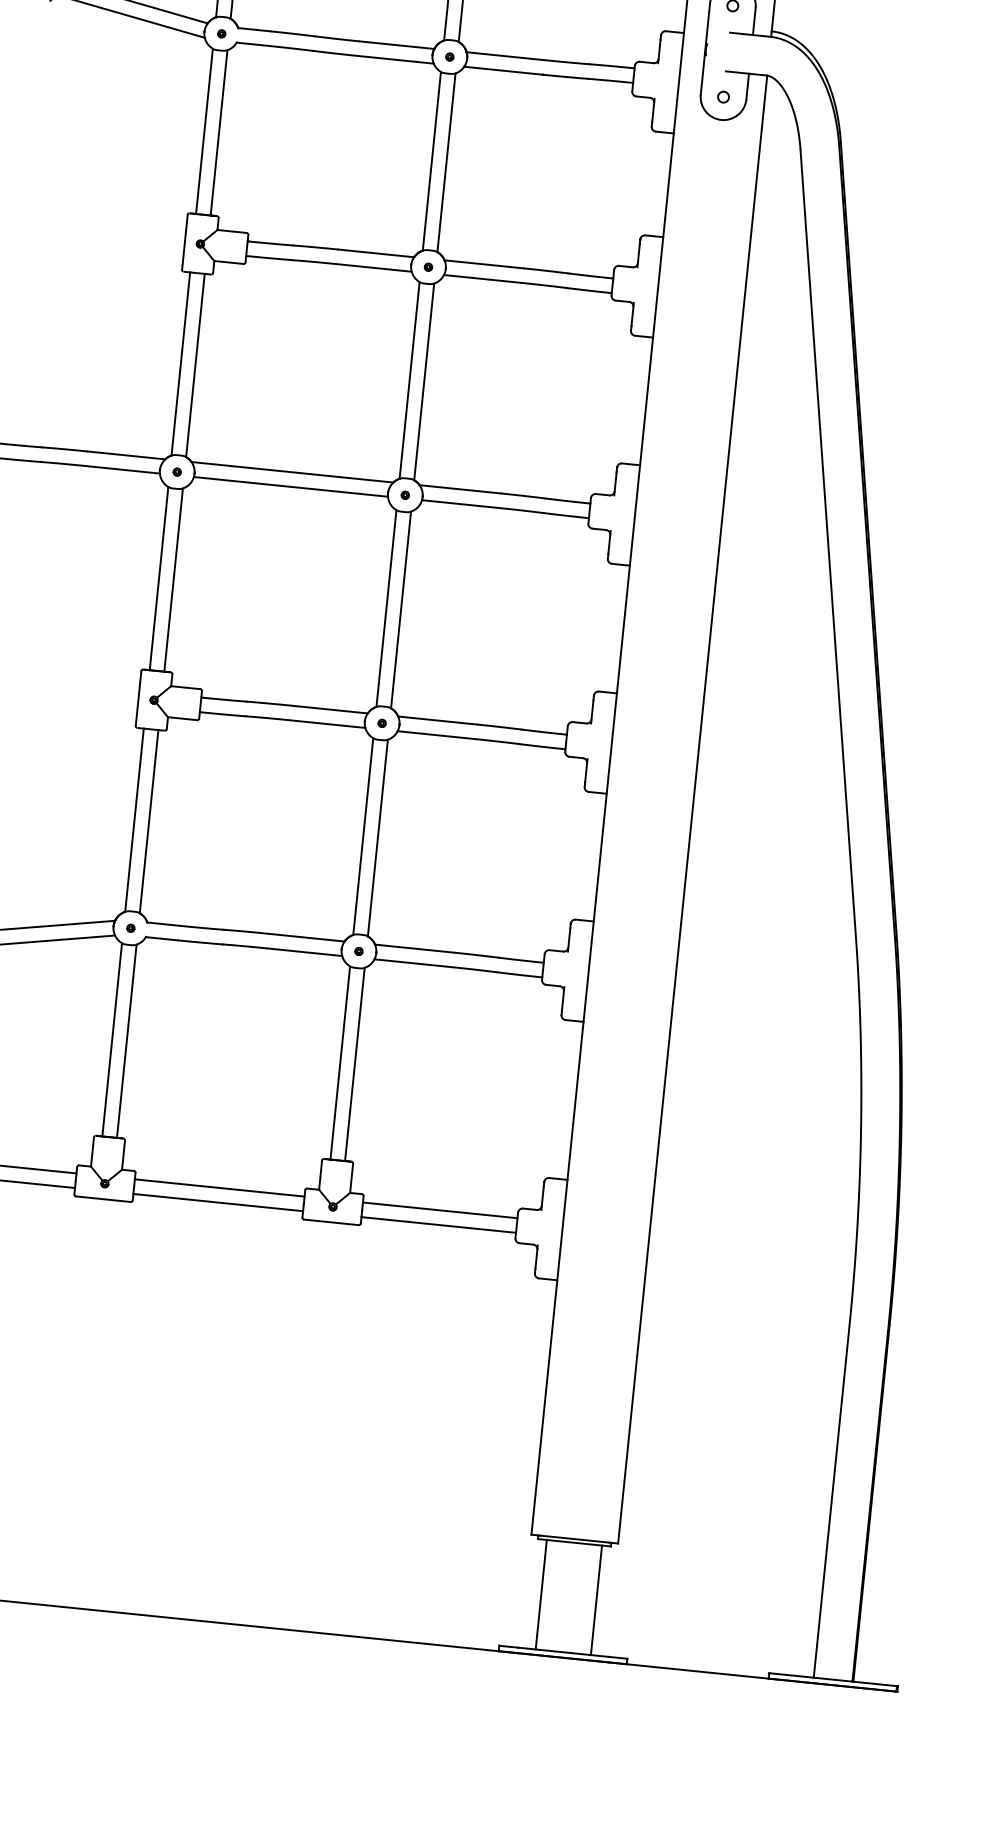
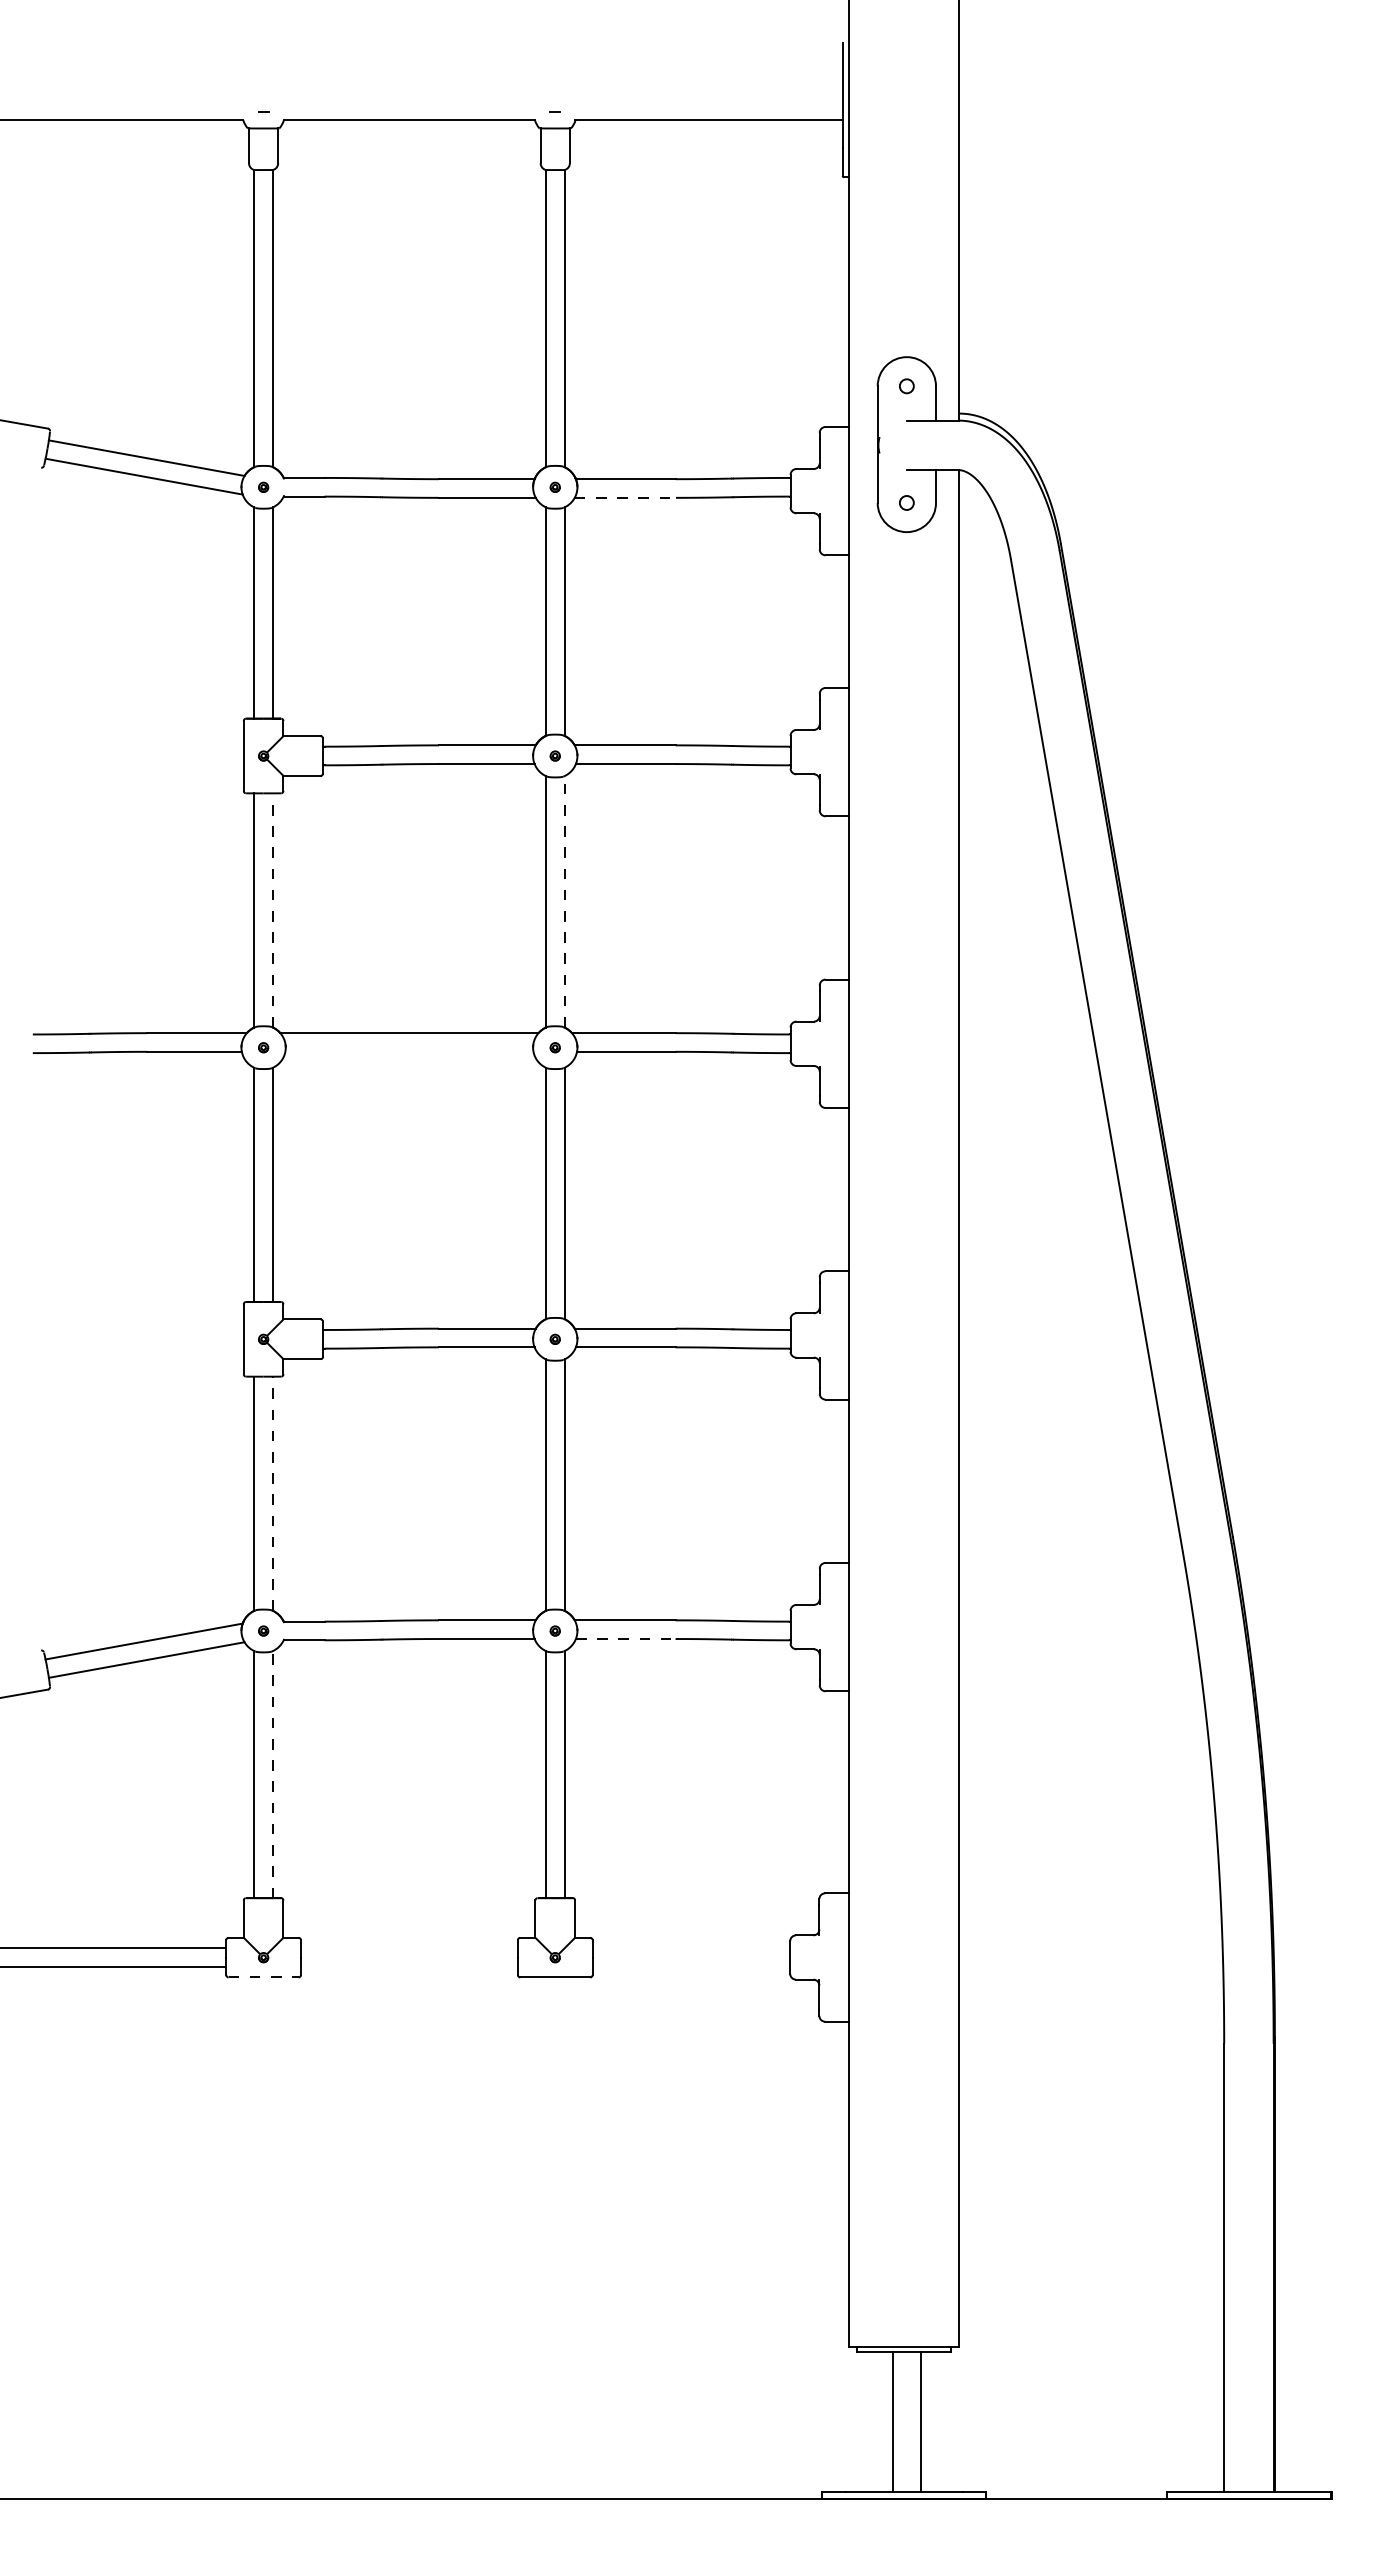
line: (503, 70) -> (625, 497), solid -> dashed
line: (195, 365) -> (272, 910), solid -> dashed
line: (424, 381) -> (564, 901), solid -> dashed
line: (291, 486) -> (409, 1051), removed
line: (148, 821) -> (272, 1493), solid -> dashed
line: (413, 963) -> (625, 1639), solid -> dashed
line: (126, 1041) -> (272, 1774), solid -> dashed
line: (218, 1188) -> (408, 1948), removed
line: (103, 1199) -> (263, 1977), solid -> dashed
line: (217, 1202) -> (408, 1966), removed
line: (440, 1210) -> (691, 1948), removed
line: (438, 1224) -> (691, 1966), removed
line: (541, 1594) -> (920, 2421), moved
line: (596, 1600) -> (893, 2421), moved

